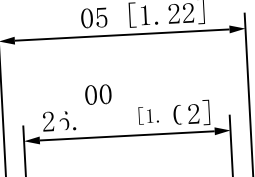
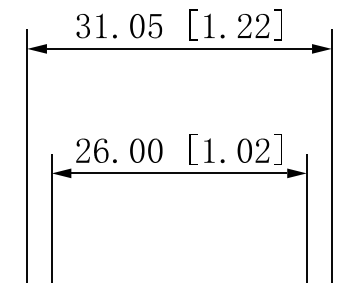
part: (53, 19) -> (96, 25), added
part: (98, 94) -> (146, 150), moved
fill: (182, 114) -> (248, 150), added
part: (148, 115) -> (206, 149), size x1.43
fill: (61, 120) -> (99, 150), added

